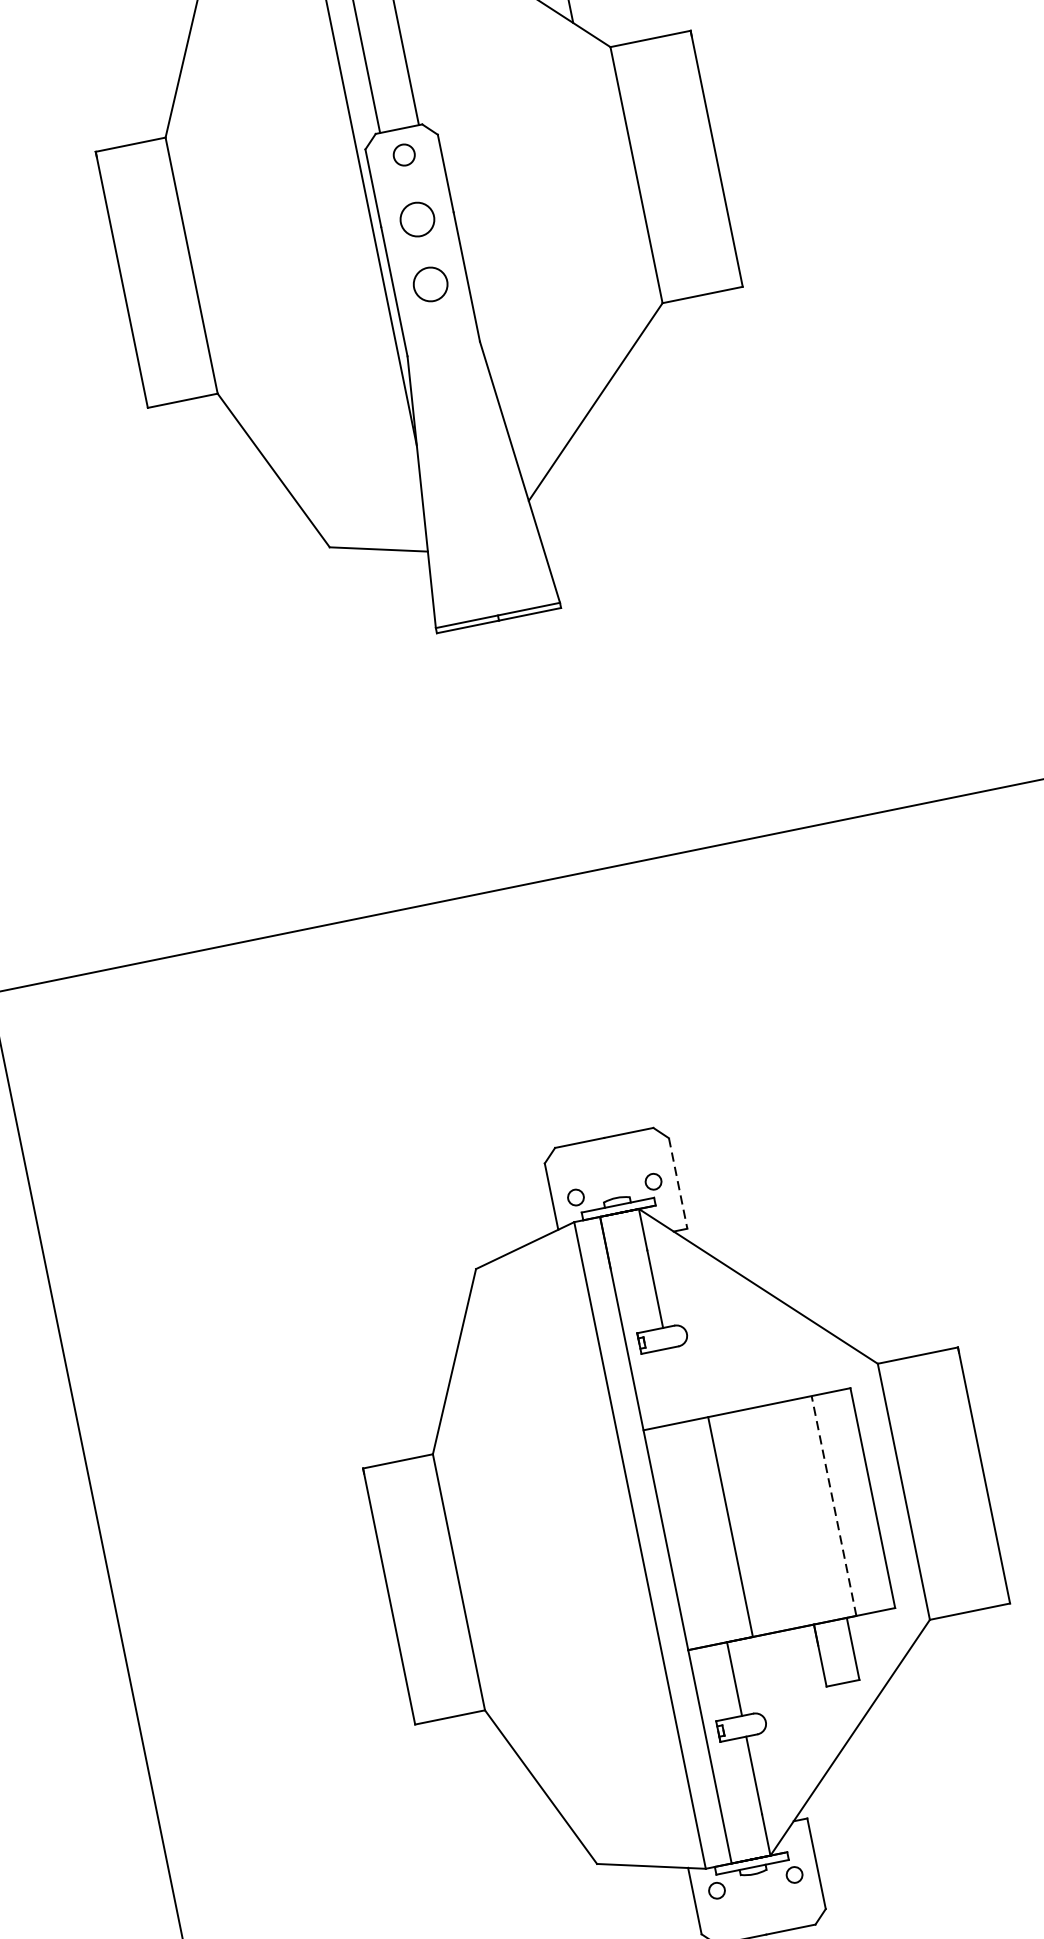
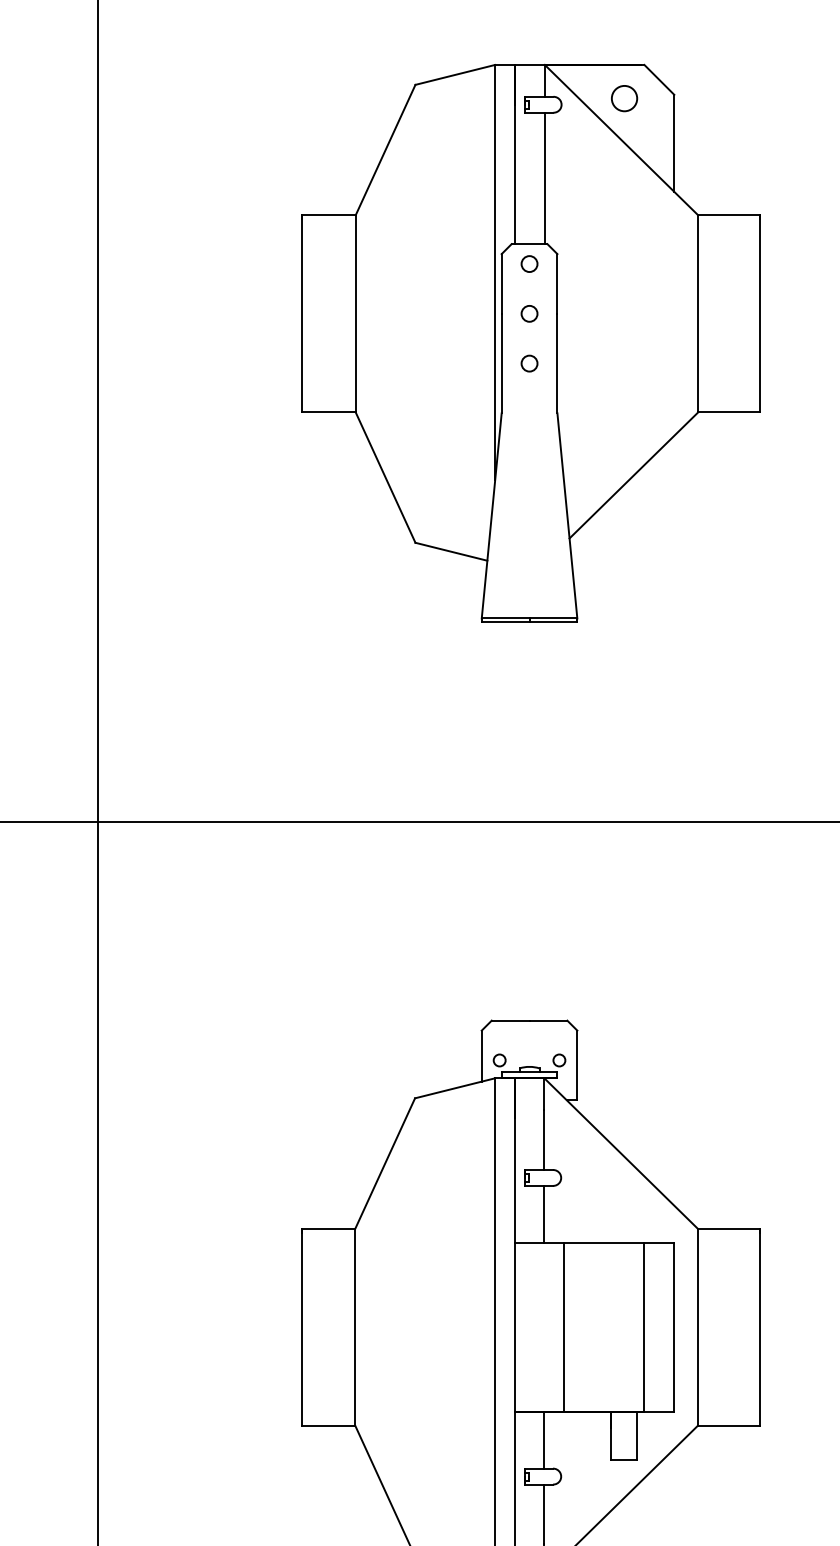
circle: (417, 219) -> (529, 313), size x0.62
circle: (430, 284) -> (529, 363), size x0.62
line: (678, 1183) -> (577, 1065), dashed -> solid
line: (674, 1384) -> (544, 1213), added
line: (834, 1506) -> (644, 1327), dashed -> solid

